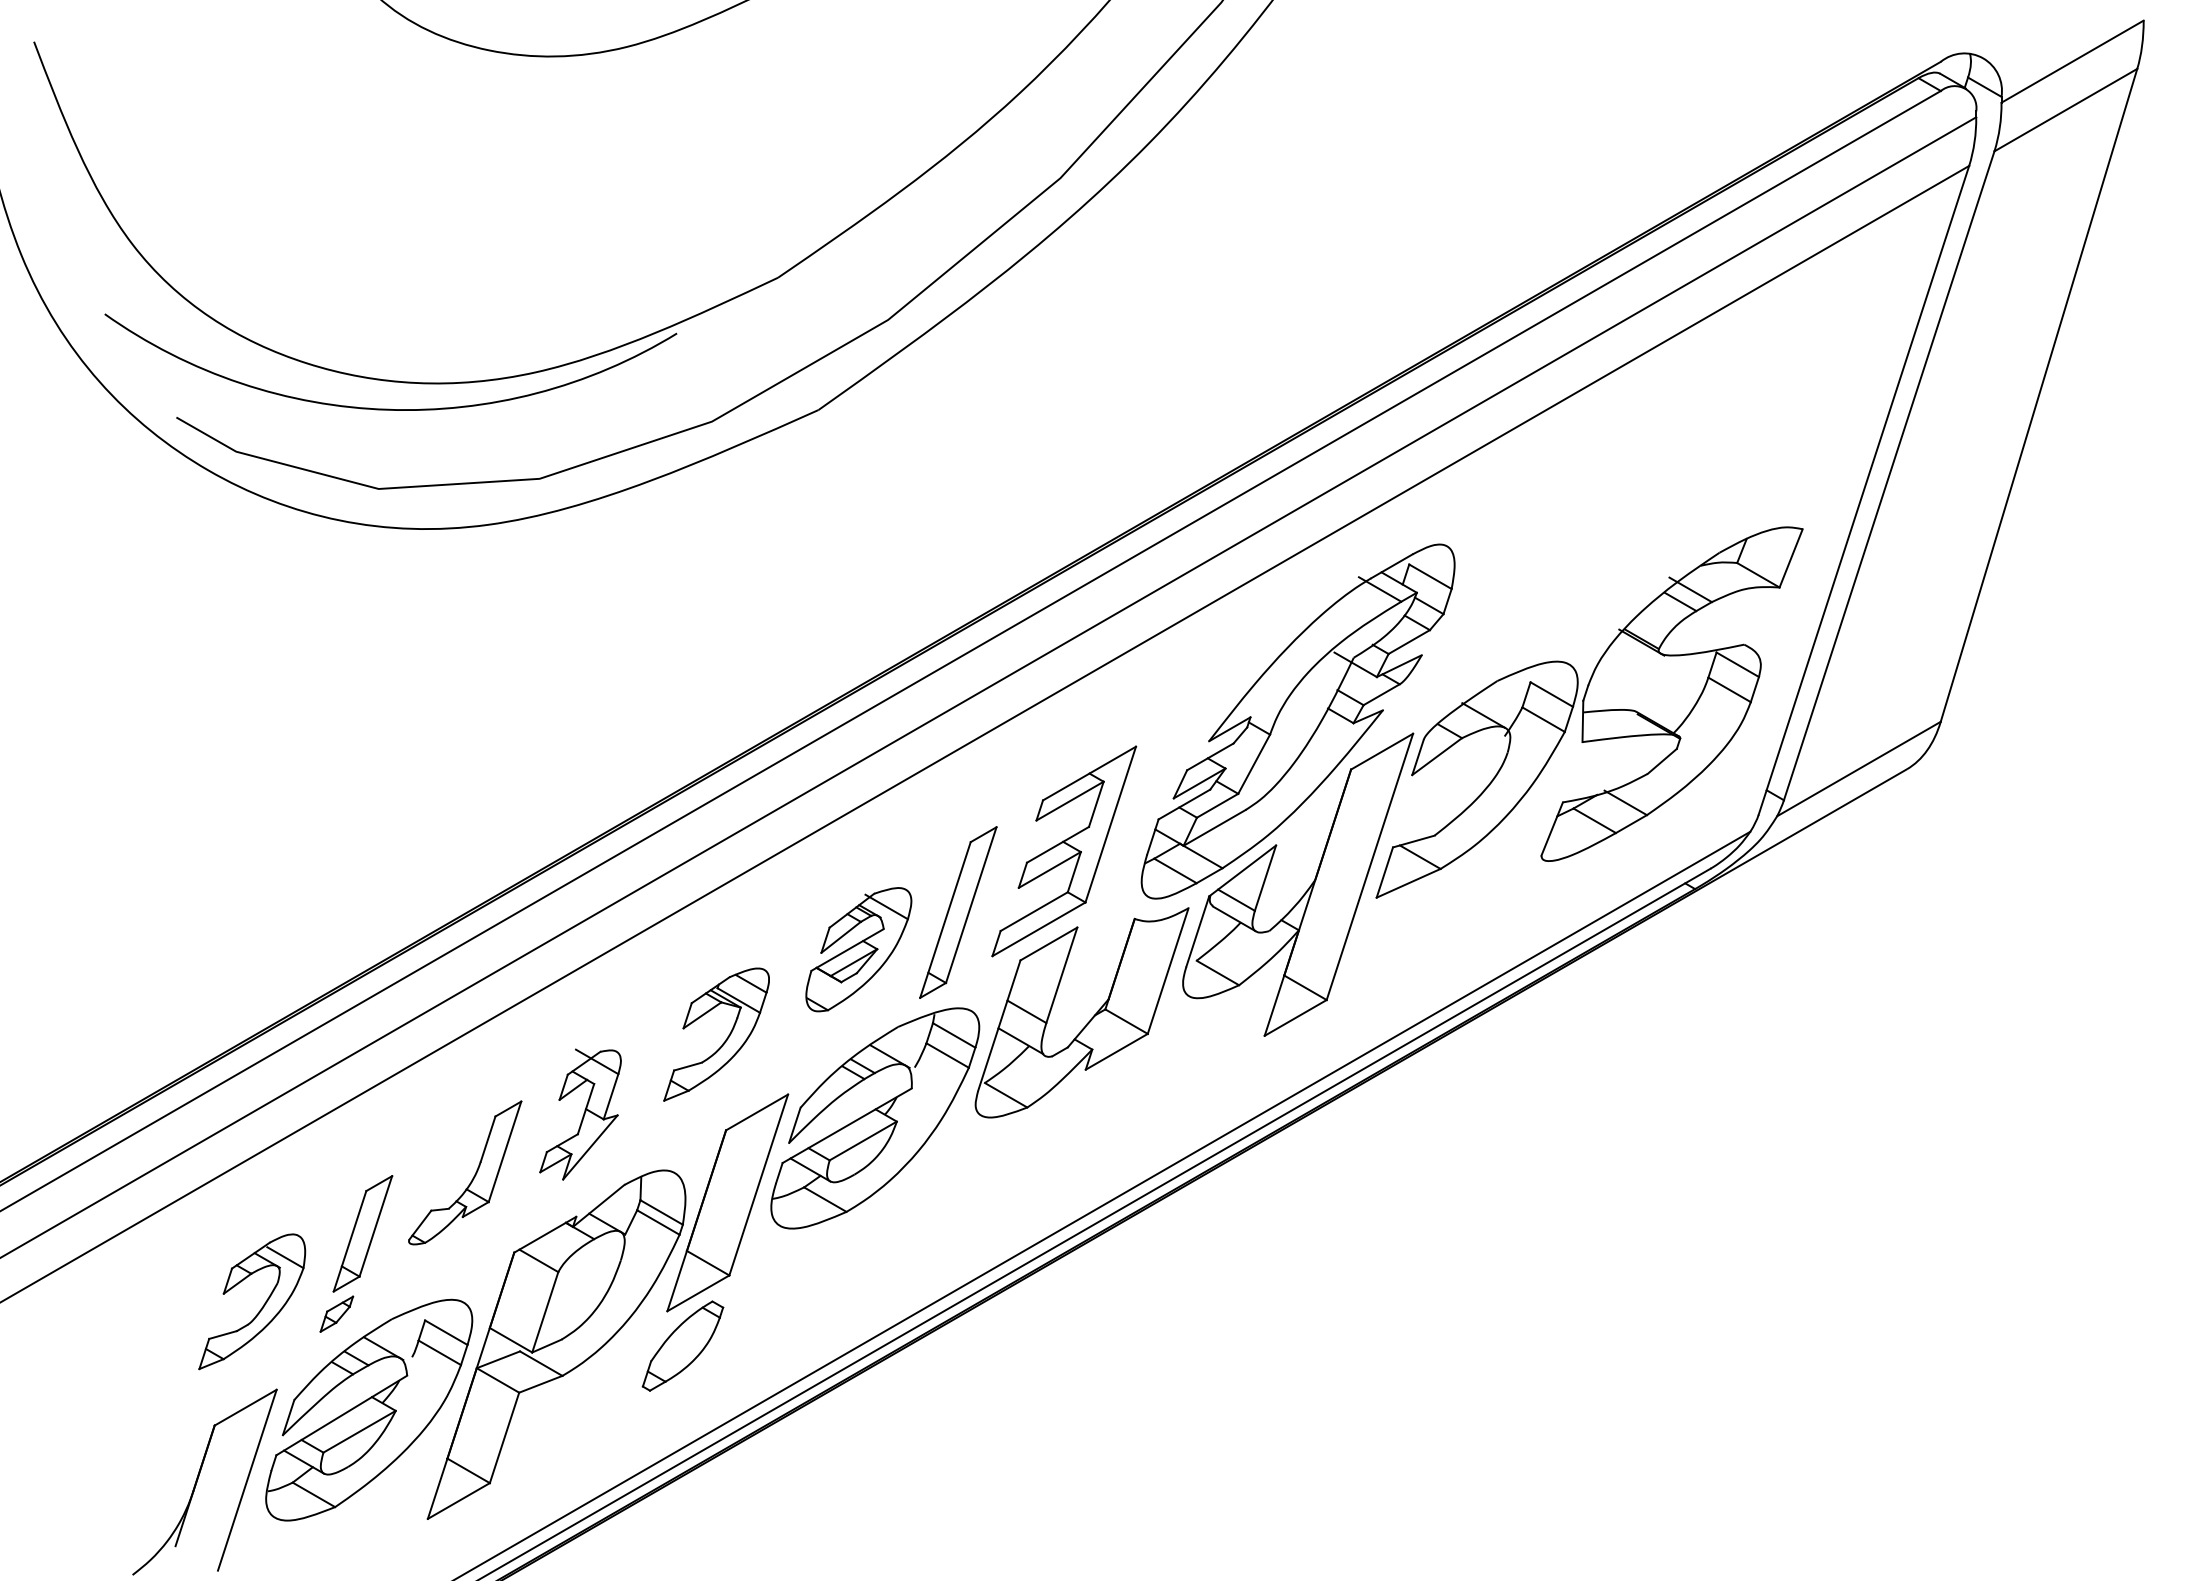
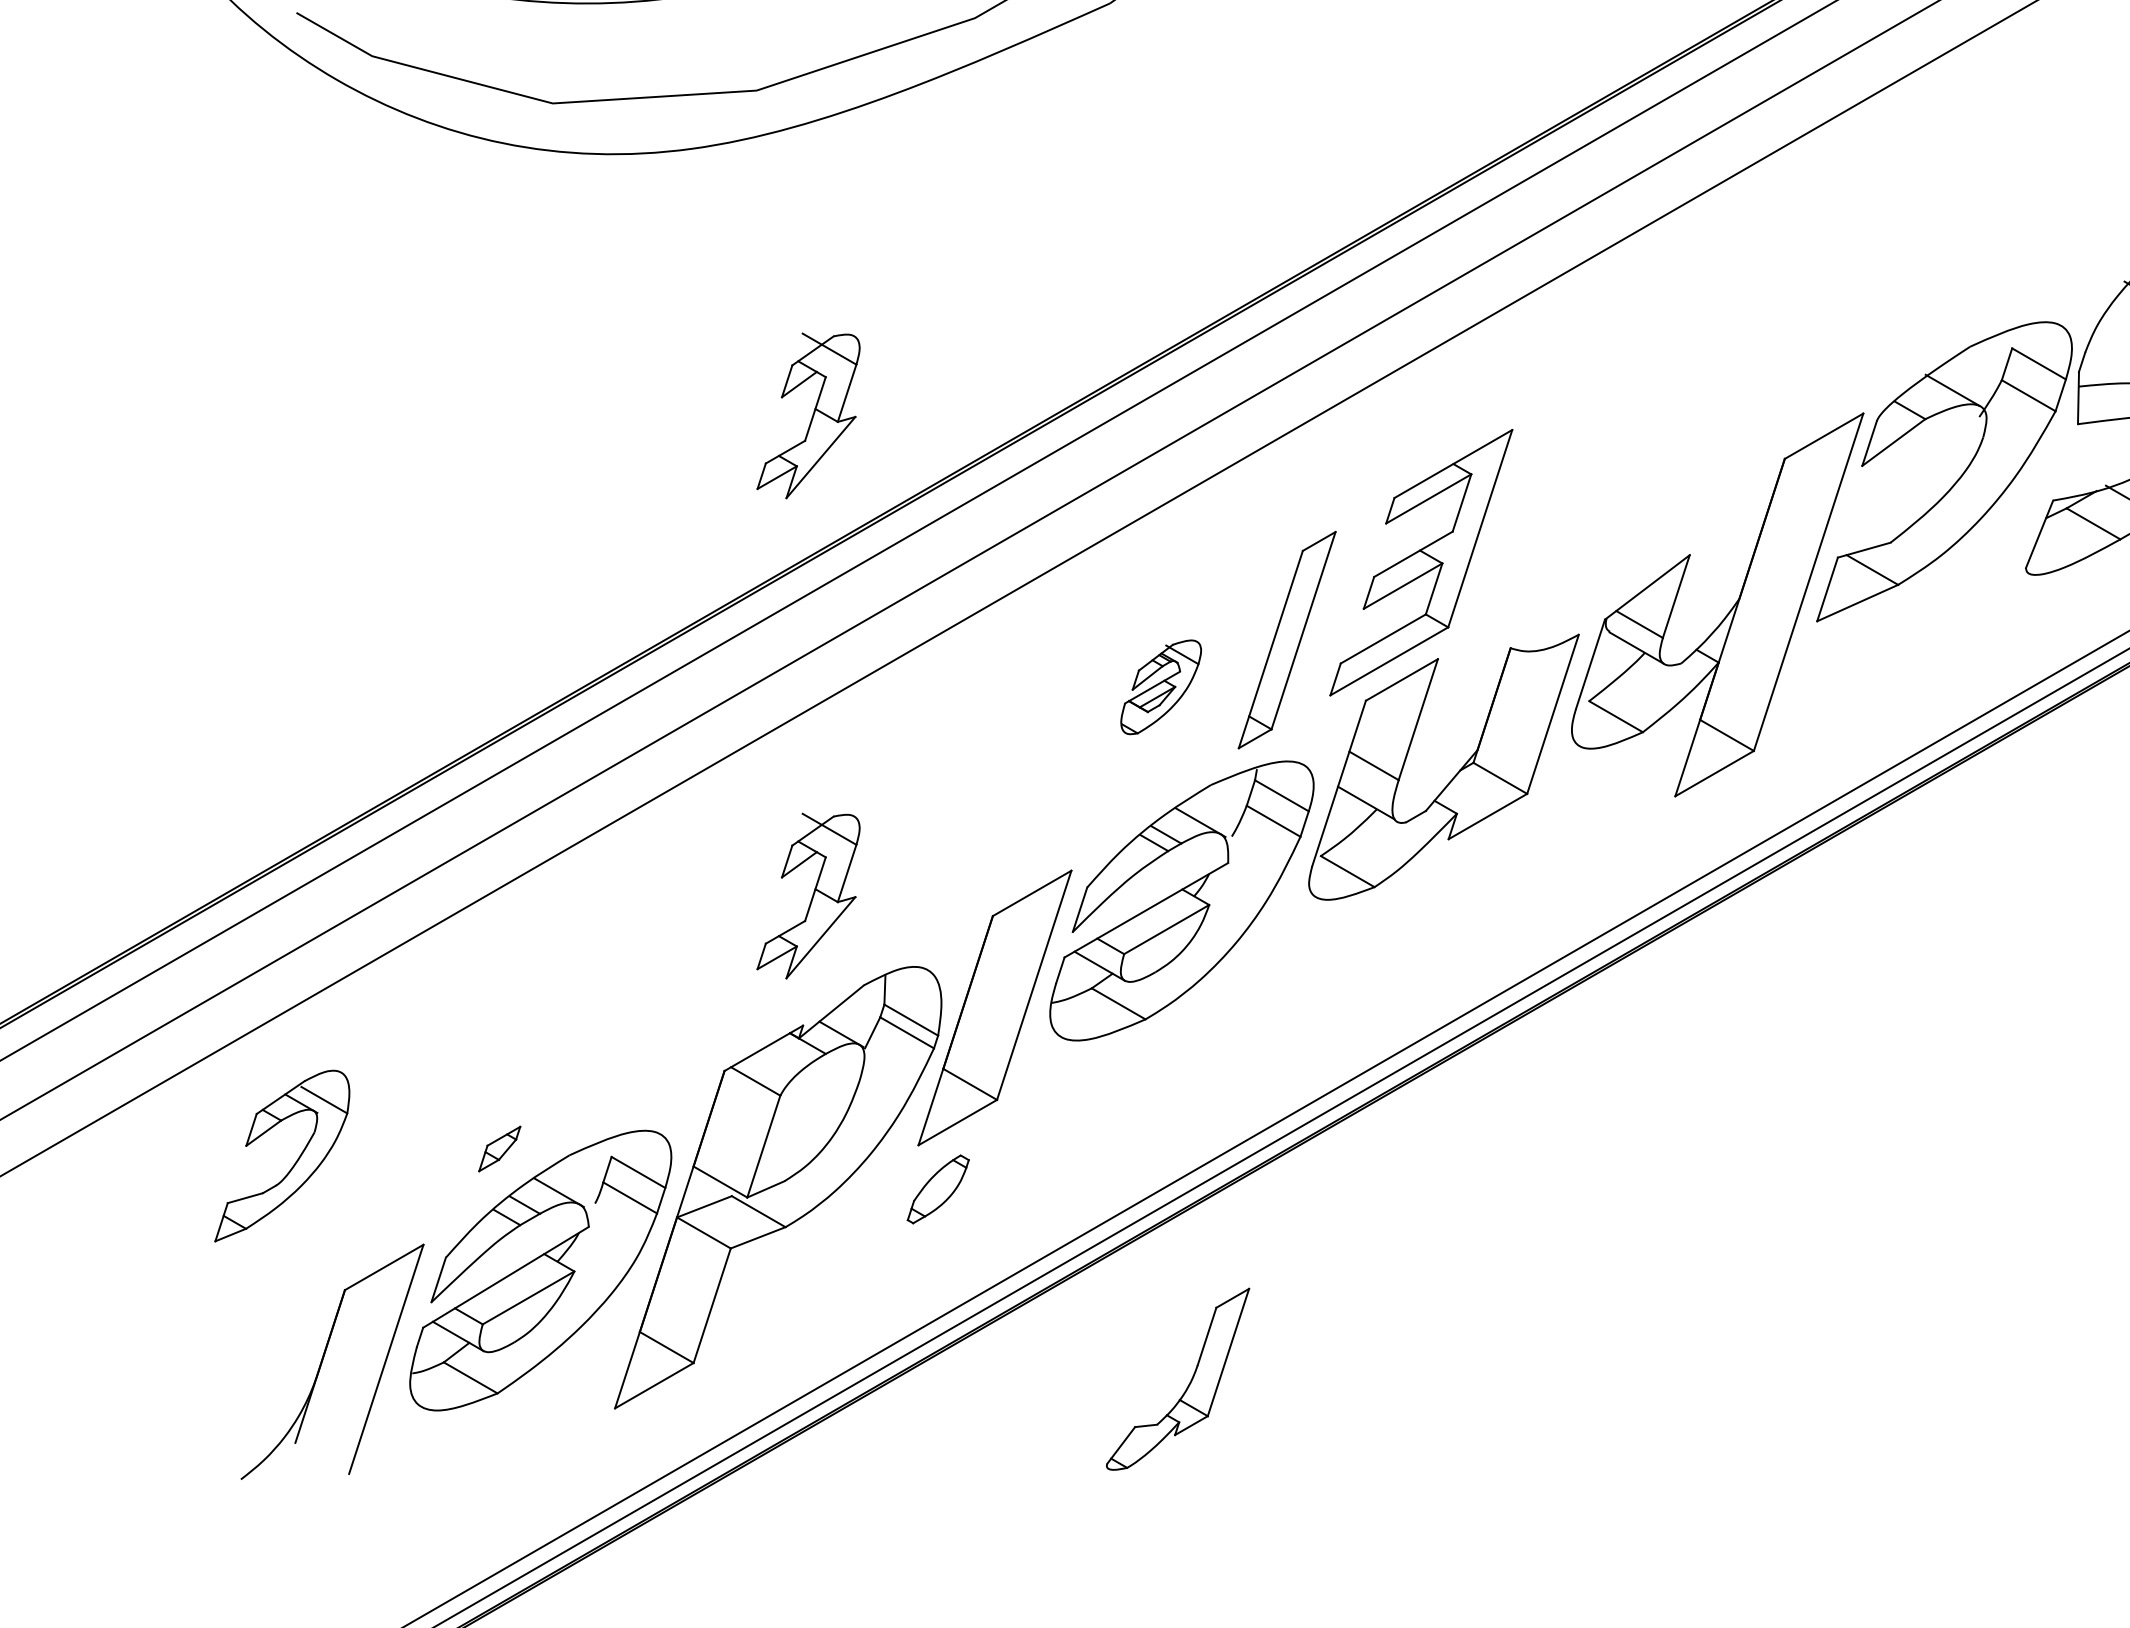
part: (1297, 721) -> (1716, 398), removed
part: (580, 735) -> (808, 415), added
part: (858, 949) -> (1160, 686), size x0.6
part: (725, 1039) -> (992, 800), removed
part: (473, 1176) -> (1188, 1383), moved
part: (362, 1233) -> (532, 1046), removed
part: (261, 1307) -> (294, 1163), moved
part: (682, 1345) -> (937, 1188), size x0.6

